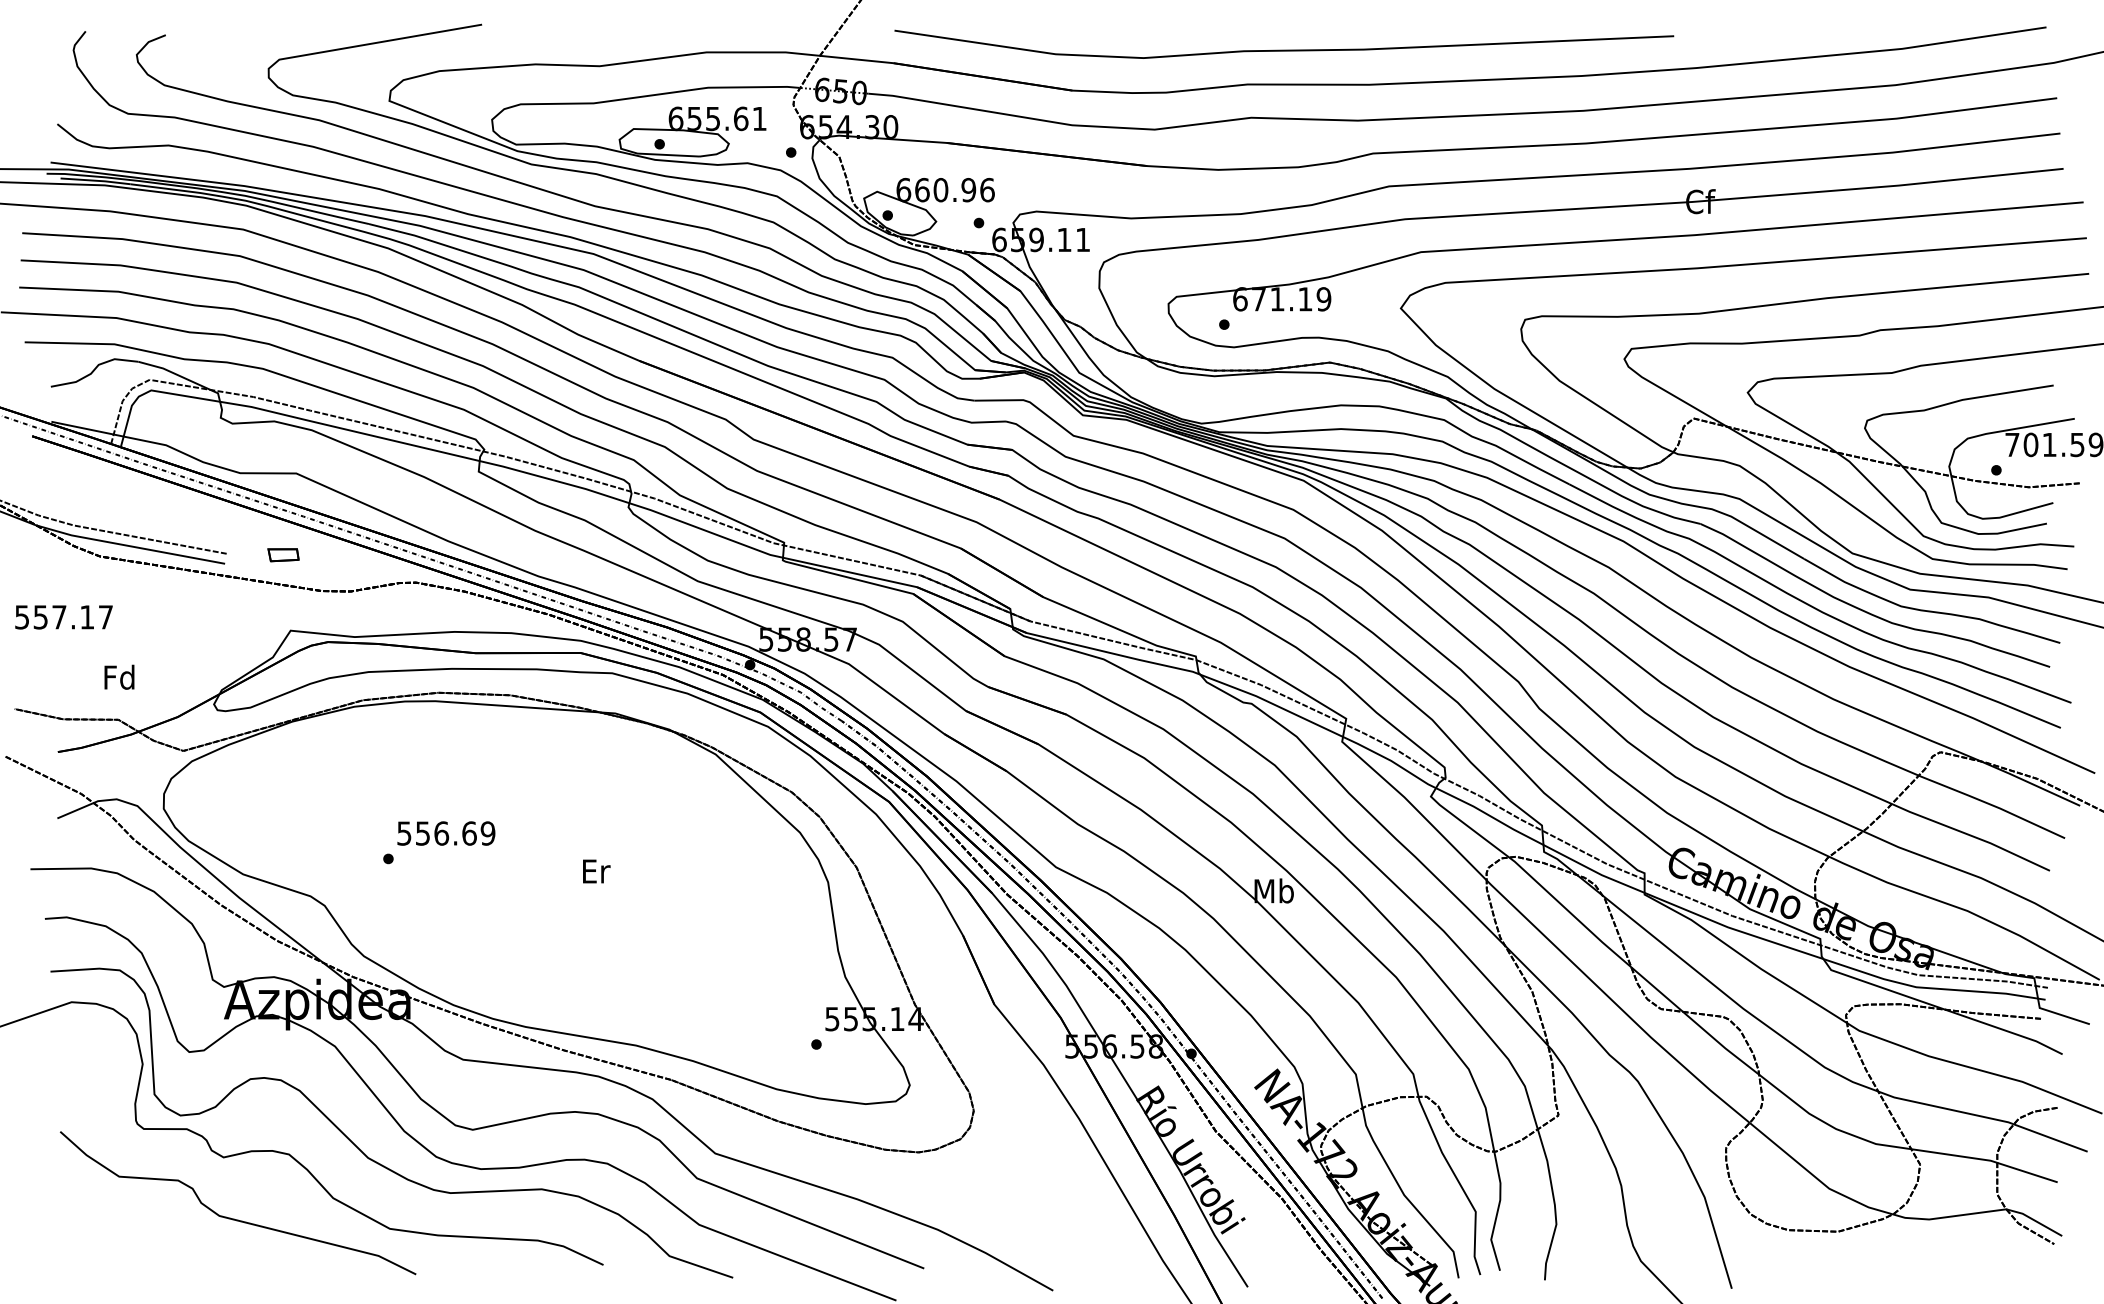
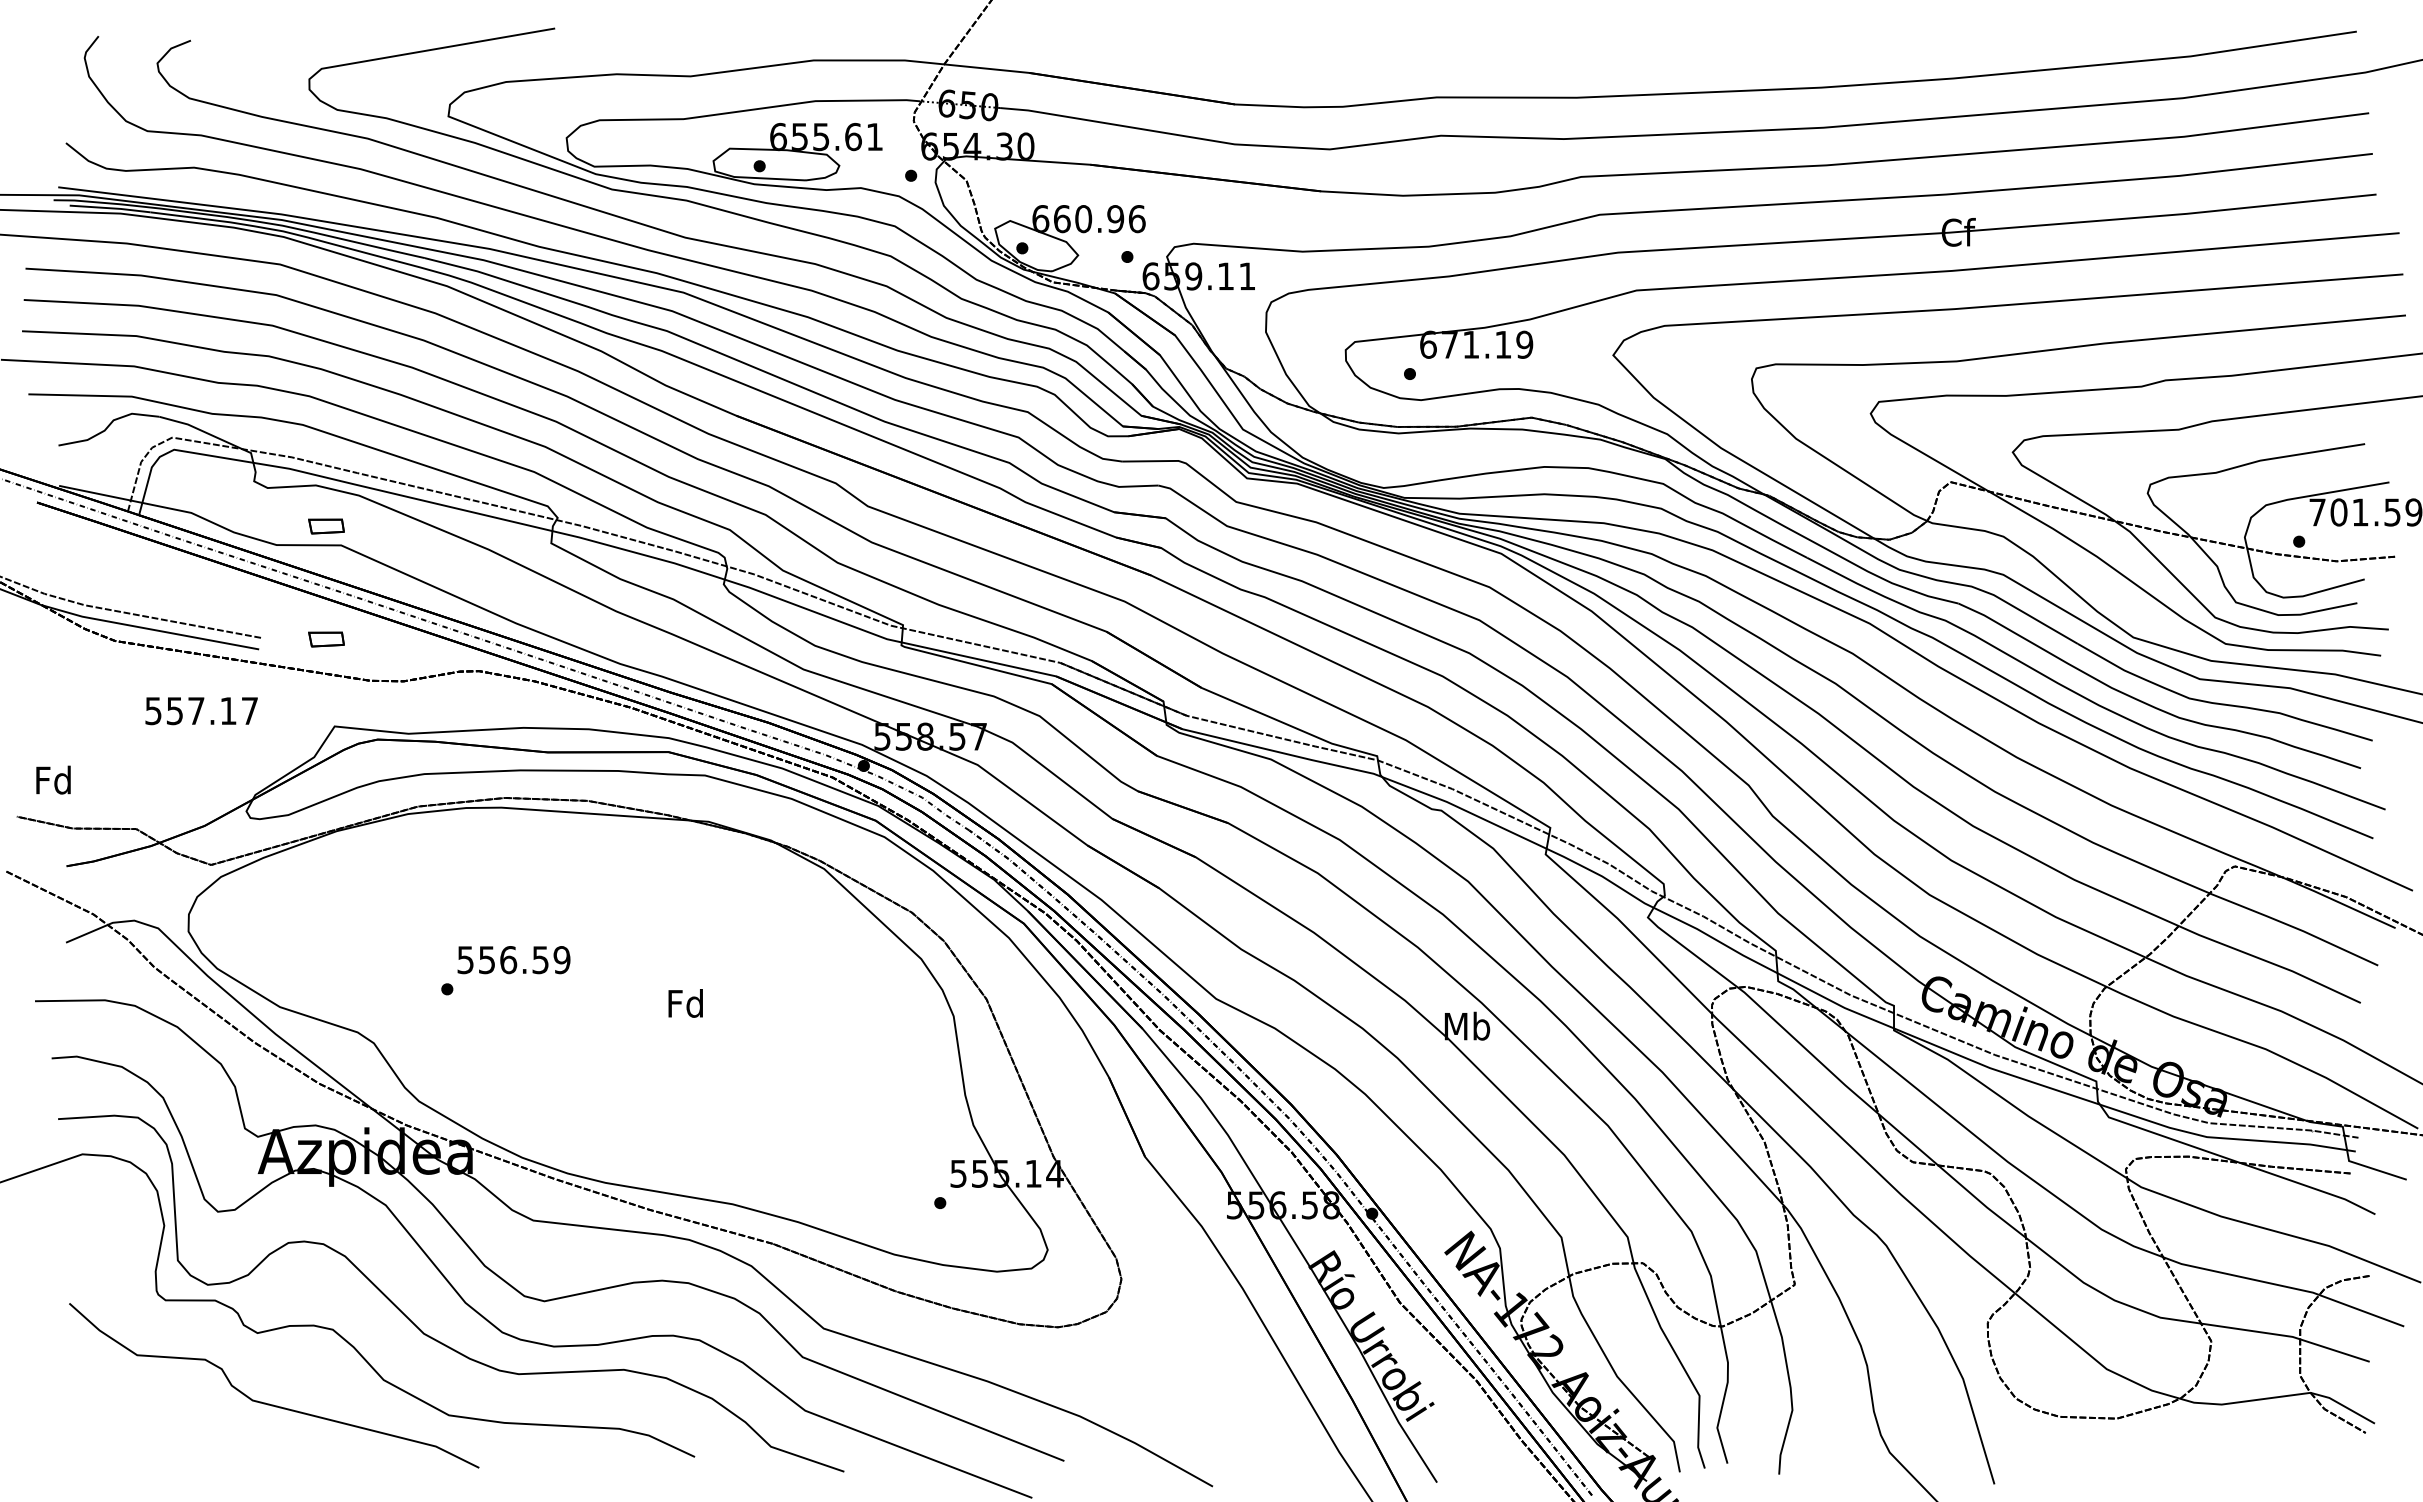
curve: (1283, 49) -> (1478, 57), removed
part: (283, 457) -> (326, 526), added
text: (63, 617) -> (201, 711), moved
text: (119, 676) -> (53, 779), moved
text: (469, 833) -> (540, 960), 556.69 -> 556.59
text: (595, 871) -> (685, 1003), Er -> Fd

